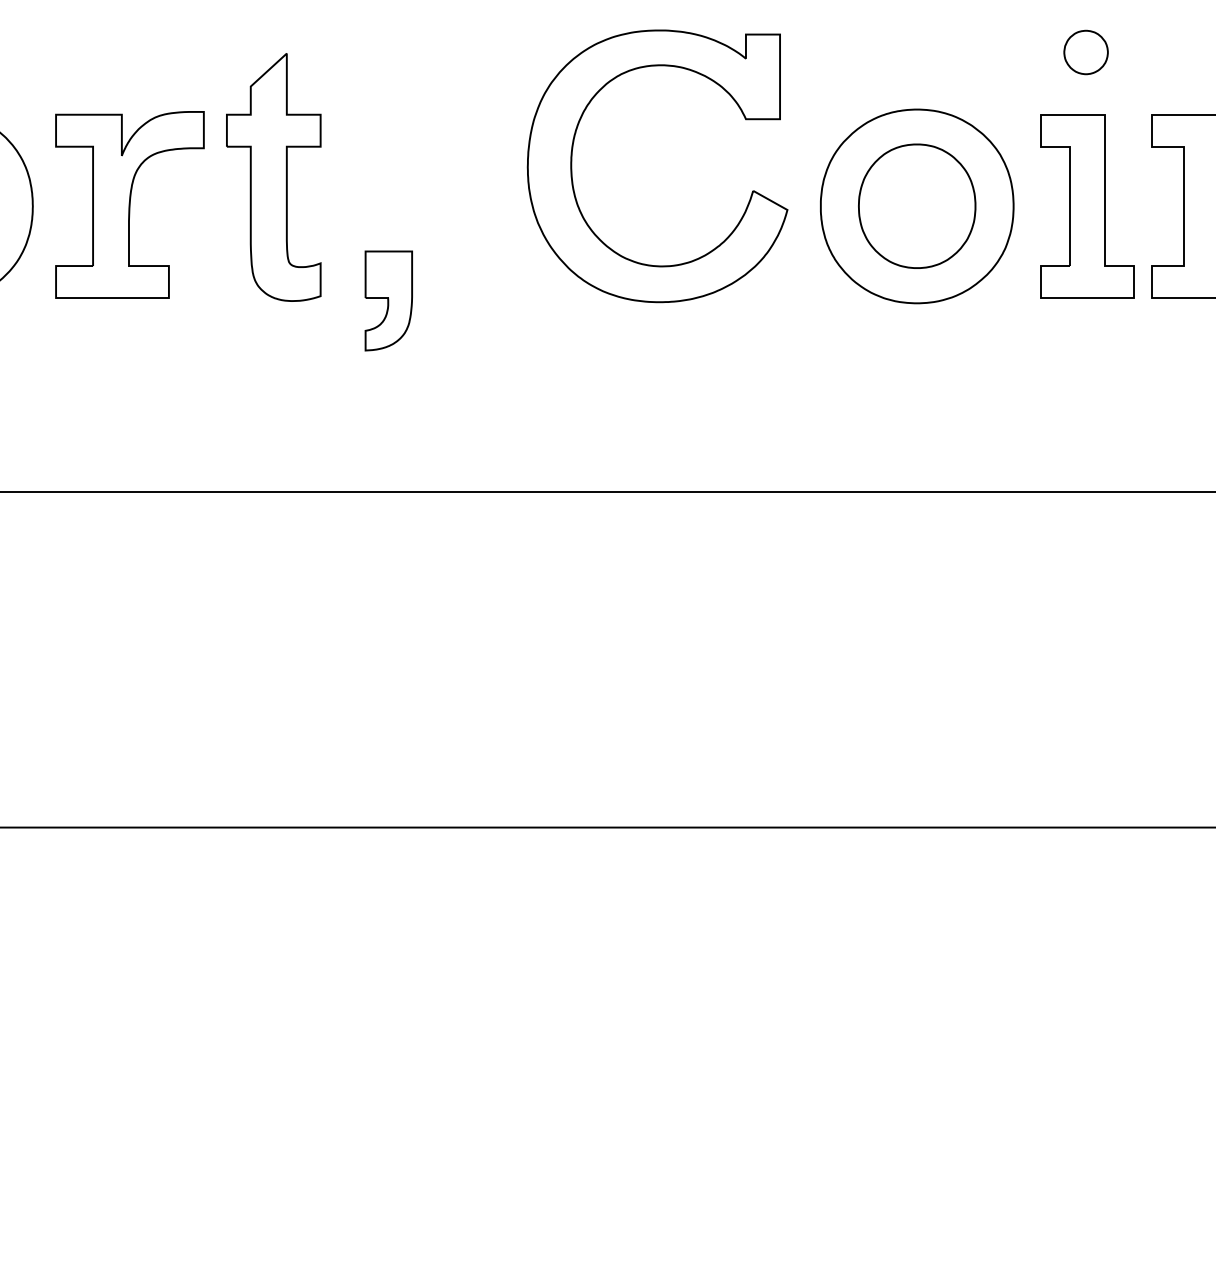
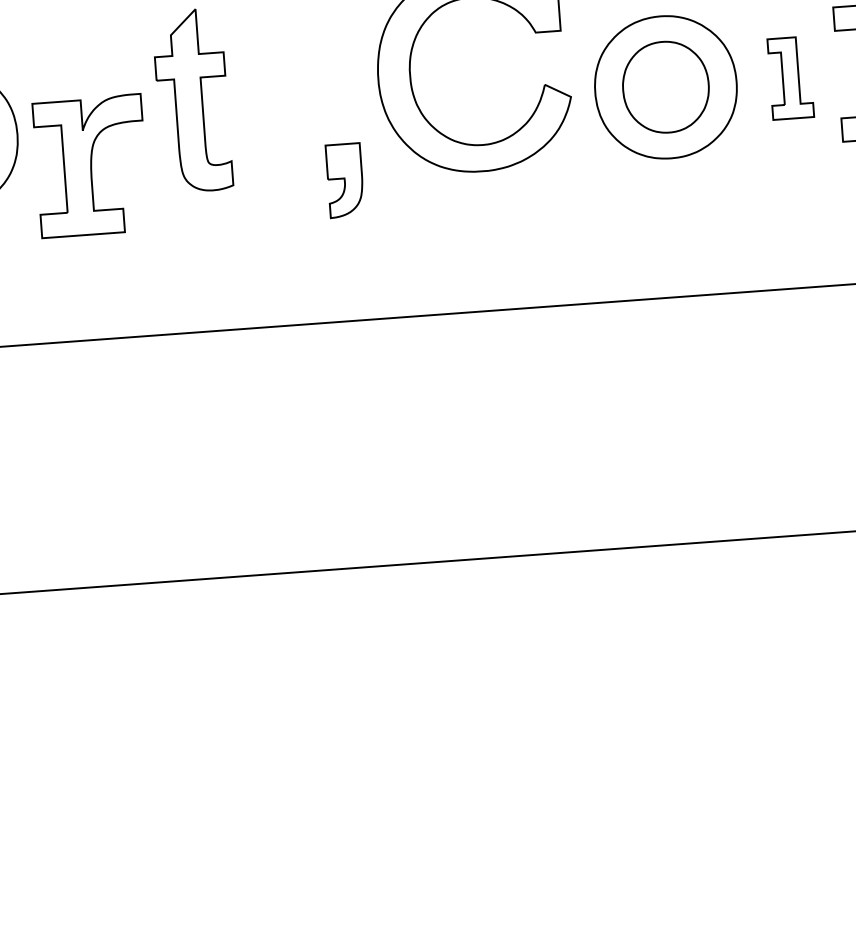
part: (129, 204) -> (91, 165), moved
part: (1087, 206) -> (790, 78), size x0.6
part: (388, 300) -> (344, 180), moved

